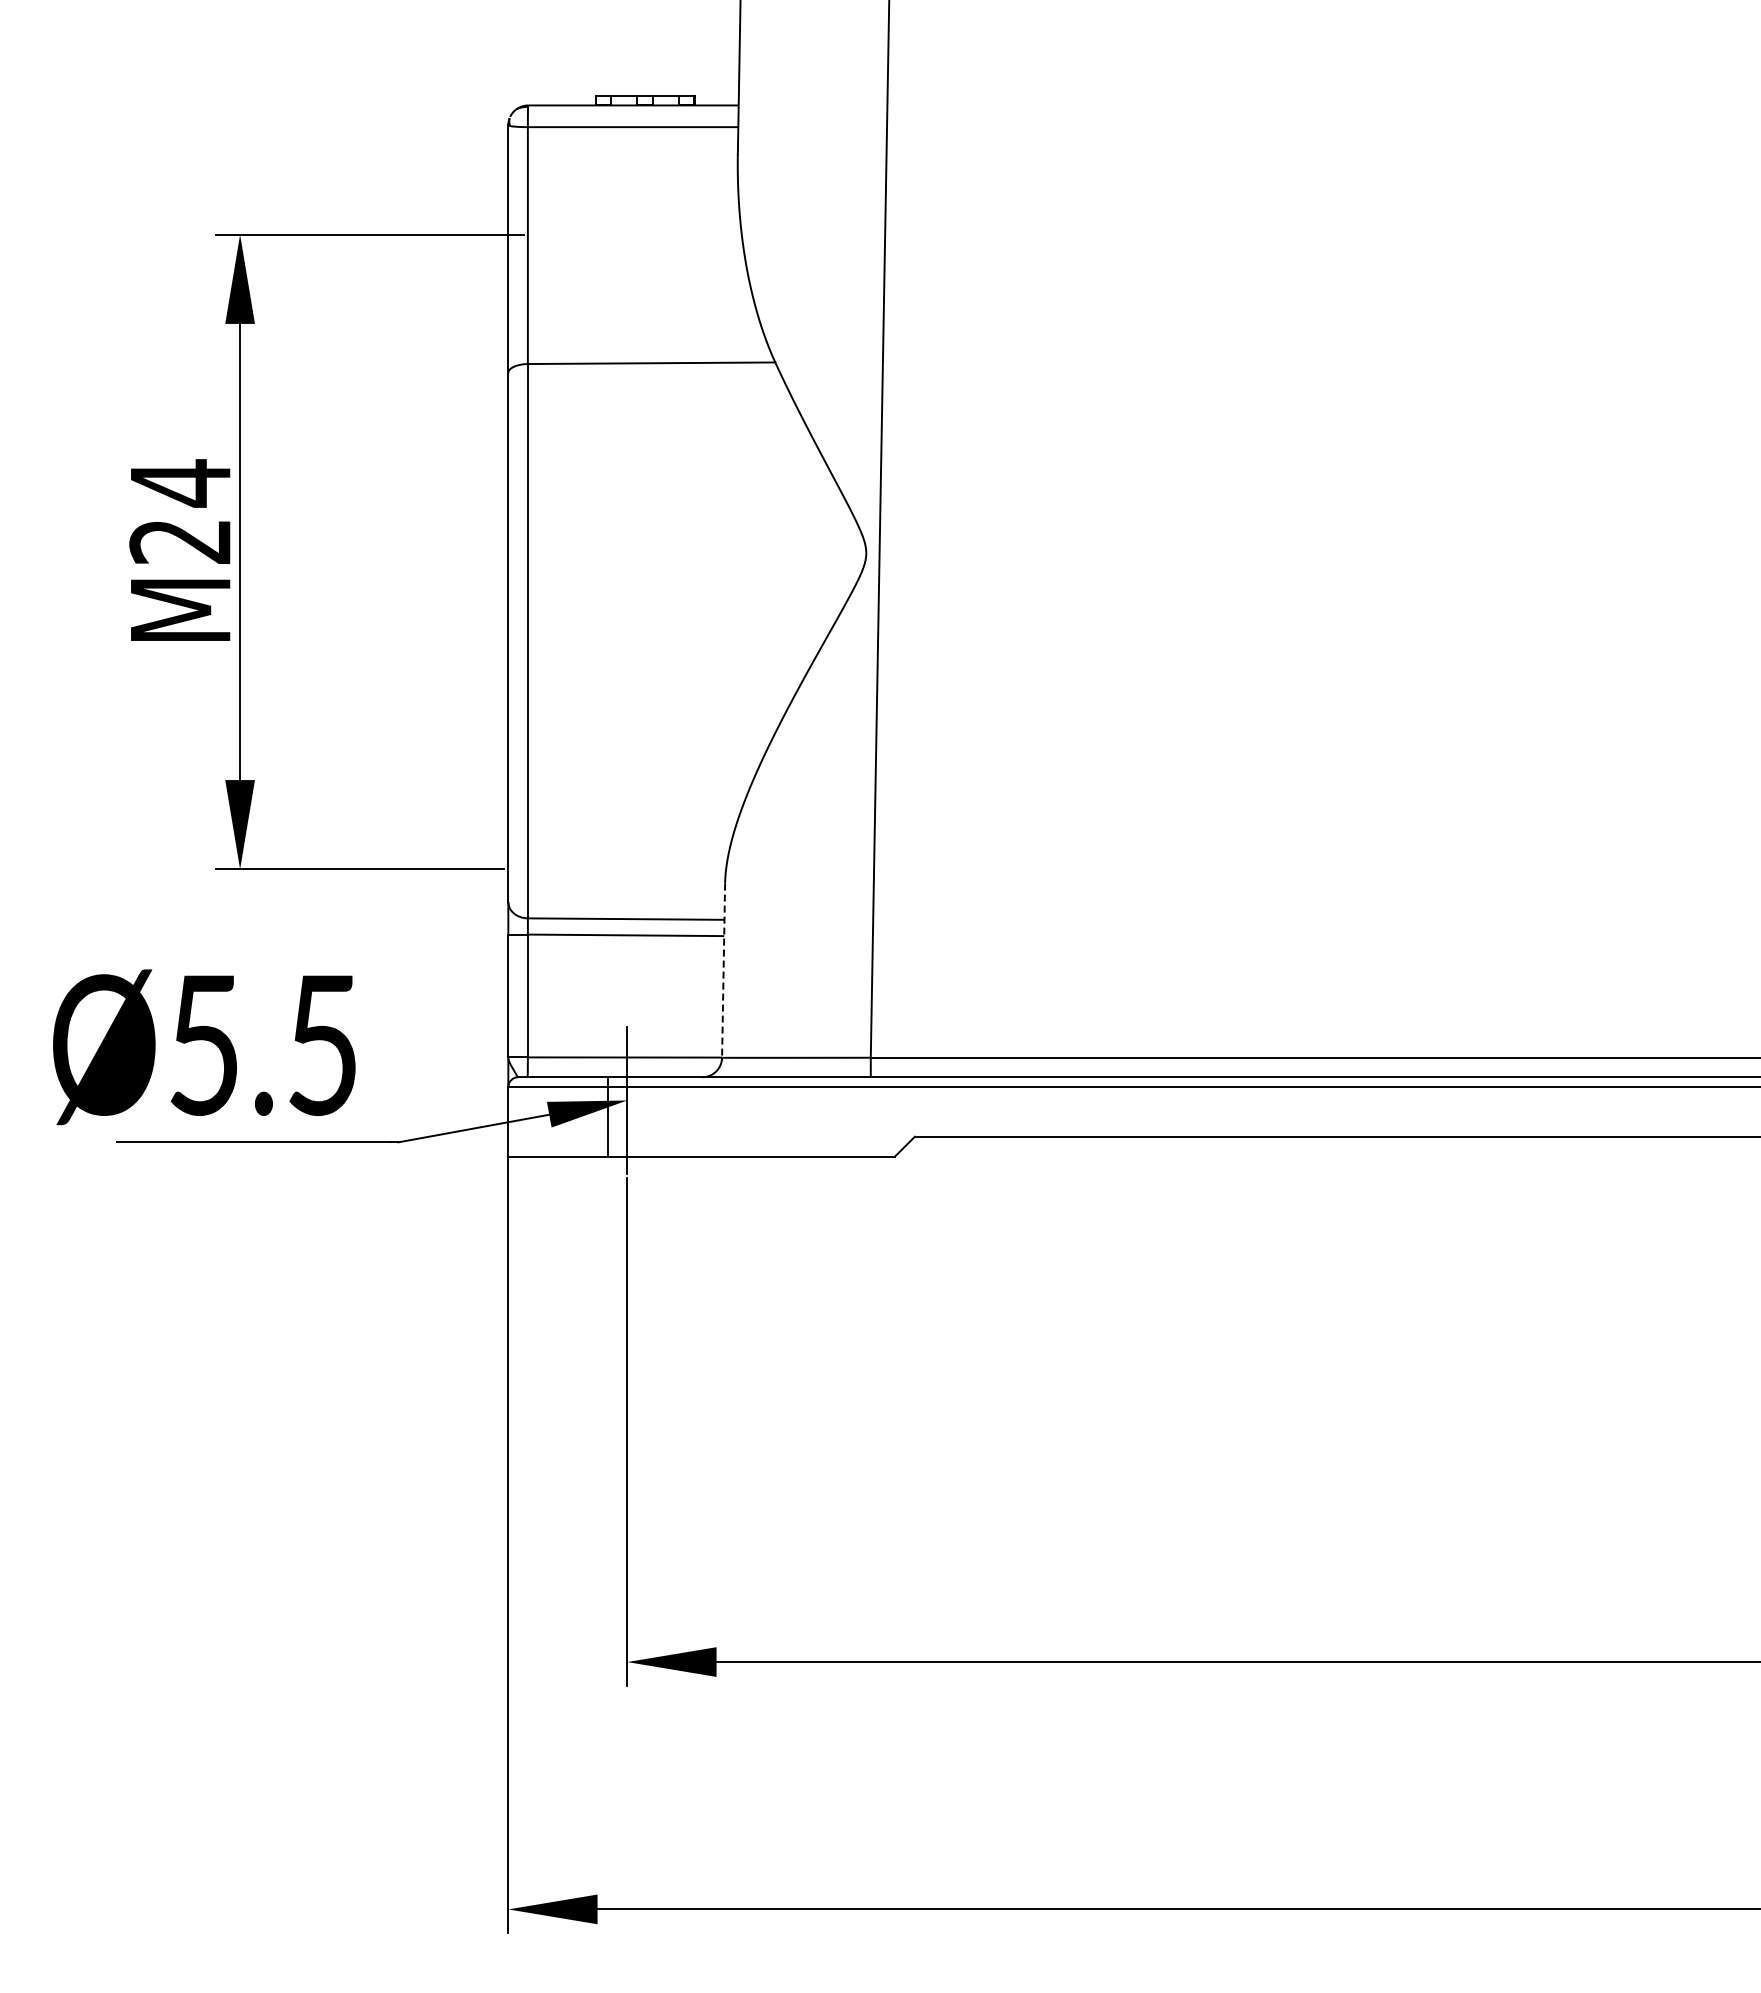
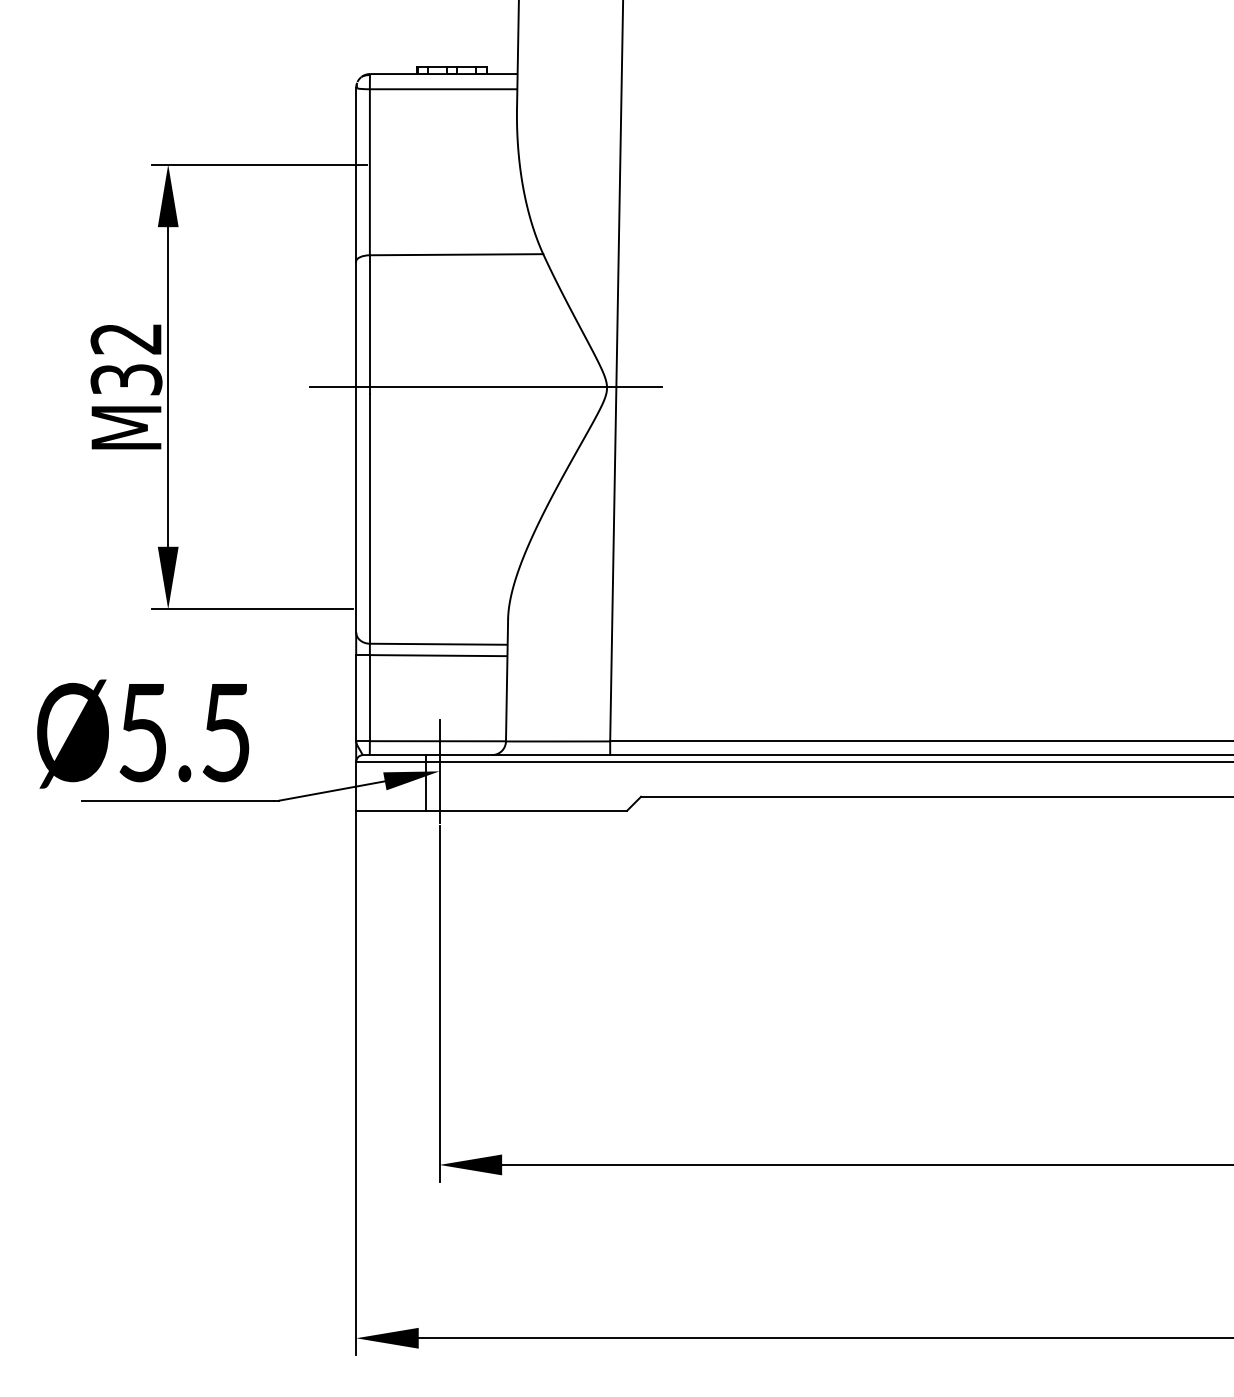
text: (180, 511) -> (126, 358), M24 -> M32
line: (693, 551) -> (485, 386), added
line: (723, 971) -> (506, 680), dashed -> solid

